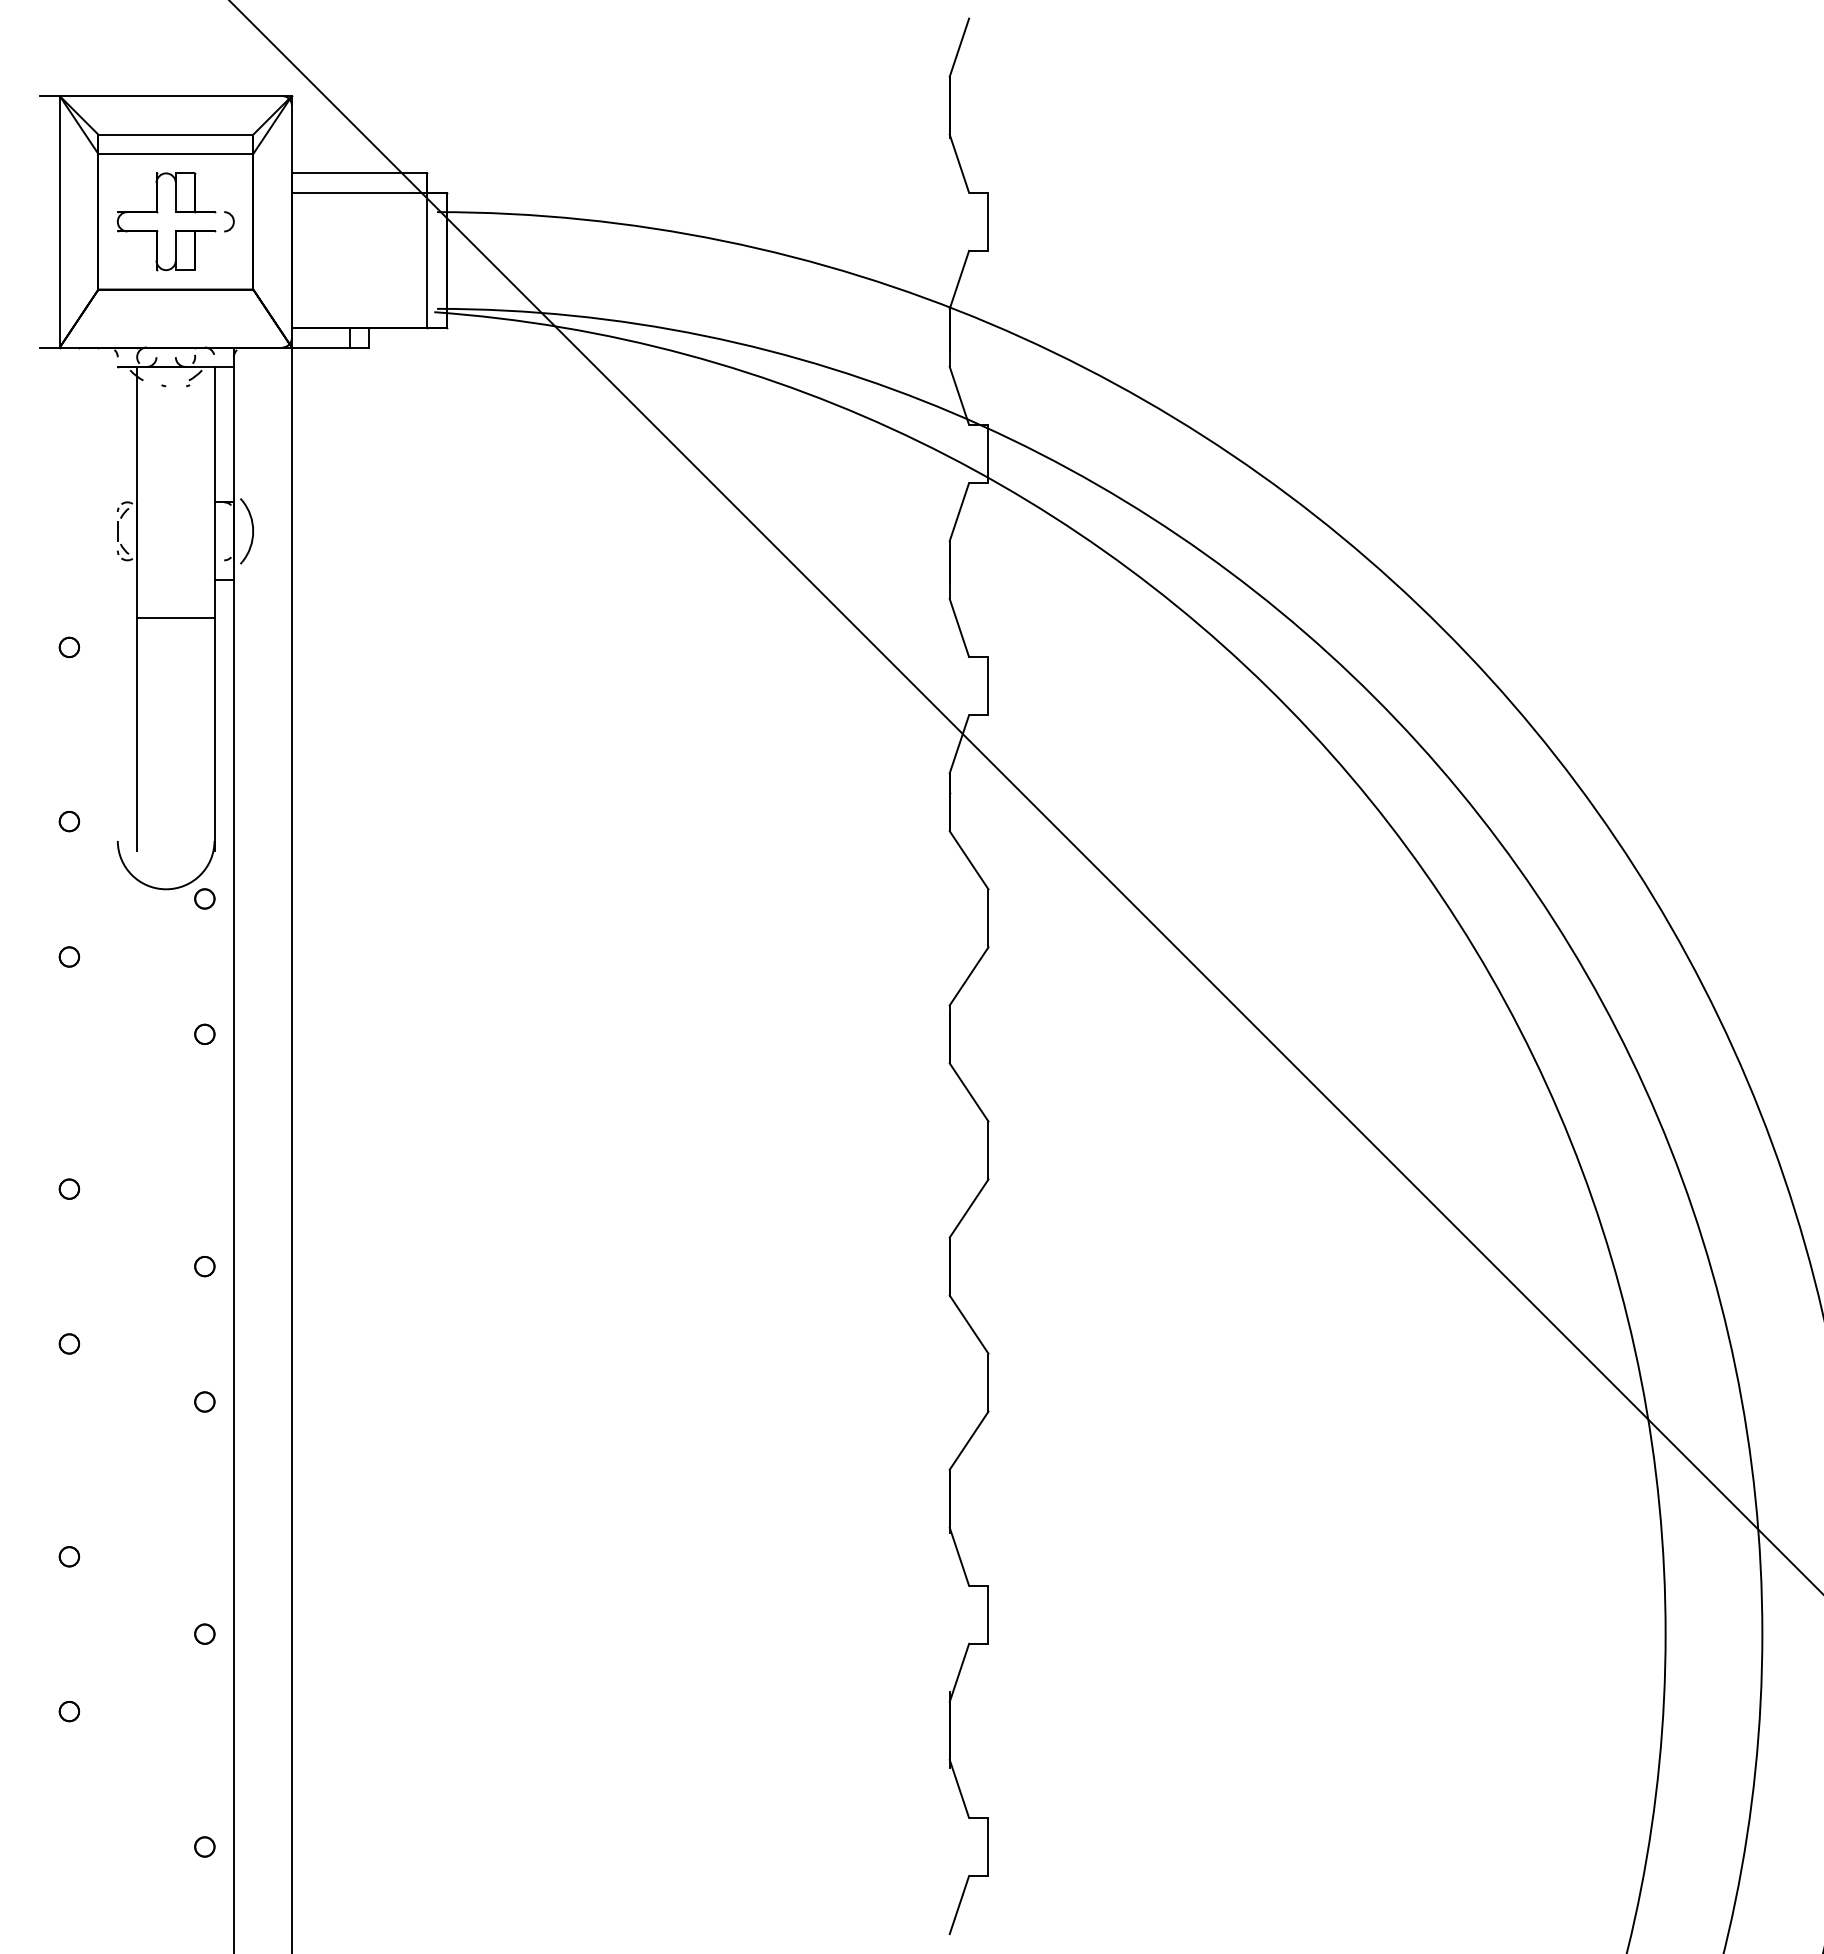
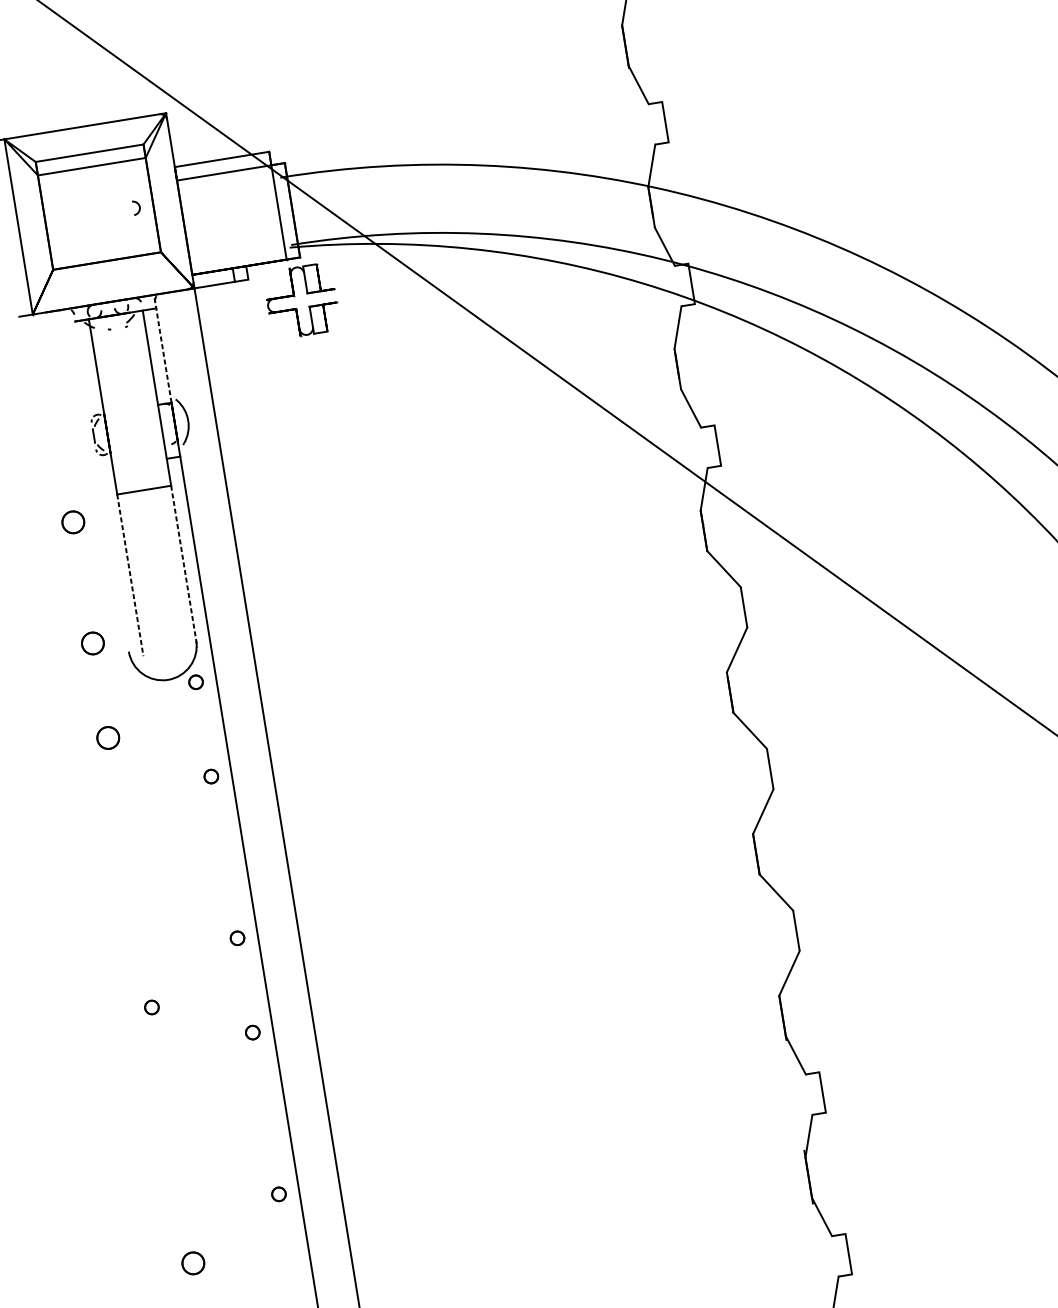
part: (158, 212) -> (295, 295), moved
line: (233, 424) -> (162, 348), solid -> dashed
part: (69, 647) -> (73, 522), size x1.6
line: (137, 735) -> (130, 576), solid -> dashed
line: (214, 735) -> (184, 567), solid -> dashed
part: (69, 821) -> (93, 643), size x1.6
part: (69, 956) -> (108, 737), size x1.6
part: (69, 1188) -> (134, 899), removed
part: (69, 1556) -> (175, 1155), removed
part: (69, 1711) -> (193, 1263), size x1.6

